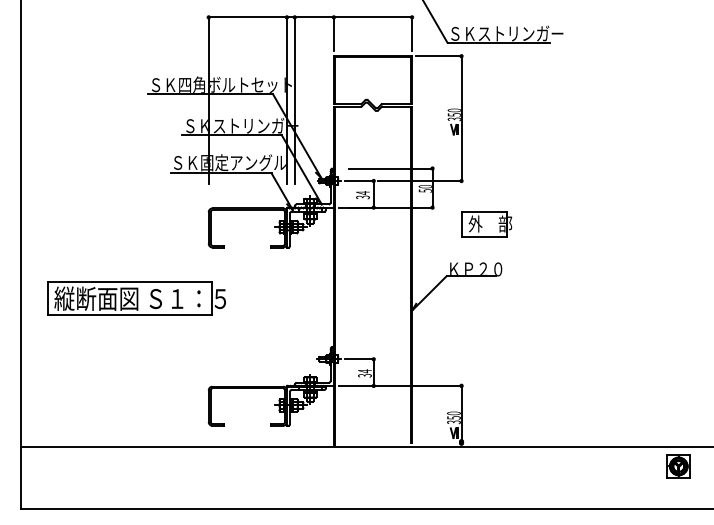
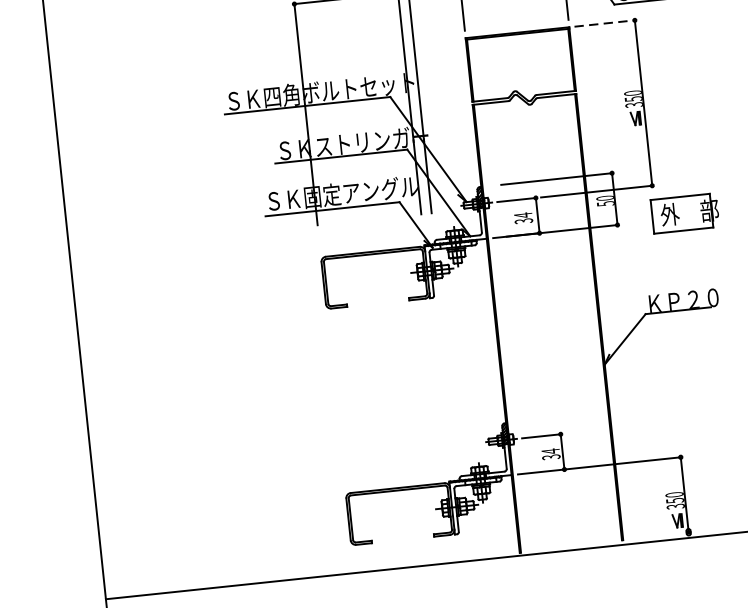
line: (438, 56) -> (604, 23), solid -> dashed
part: (486, 224) -> (684, 213), moved
part: (136, 298) -> (237, 386), removed

